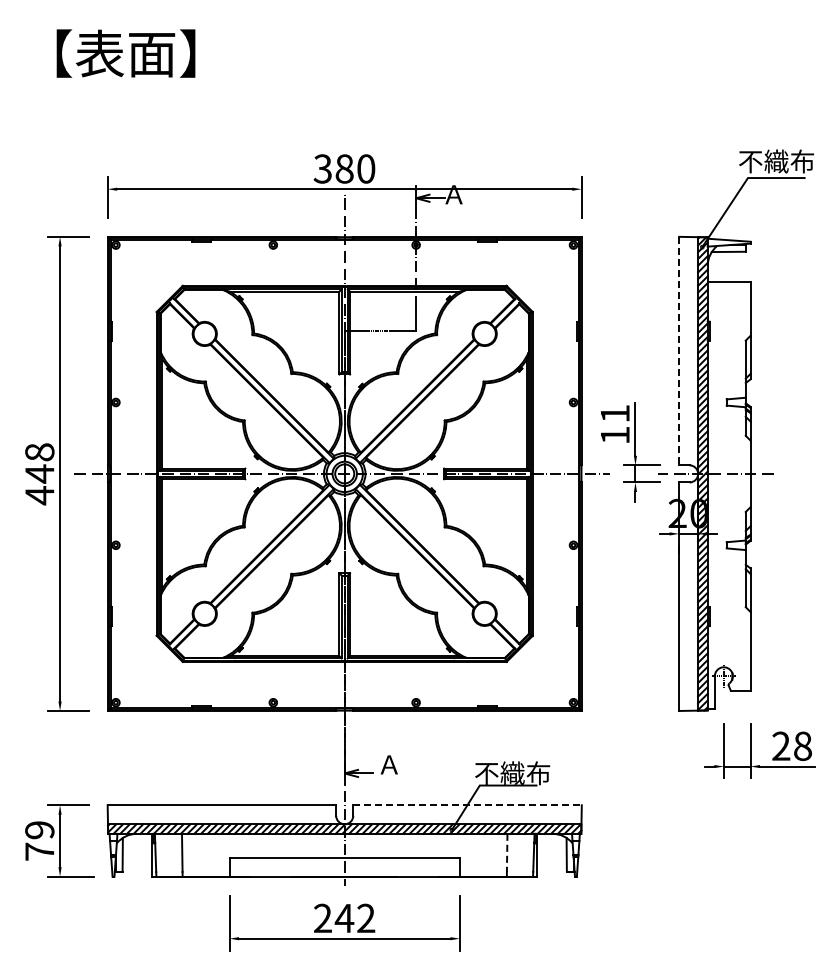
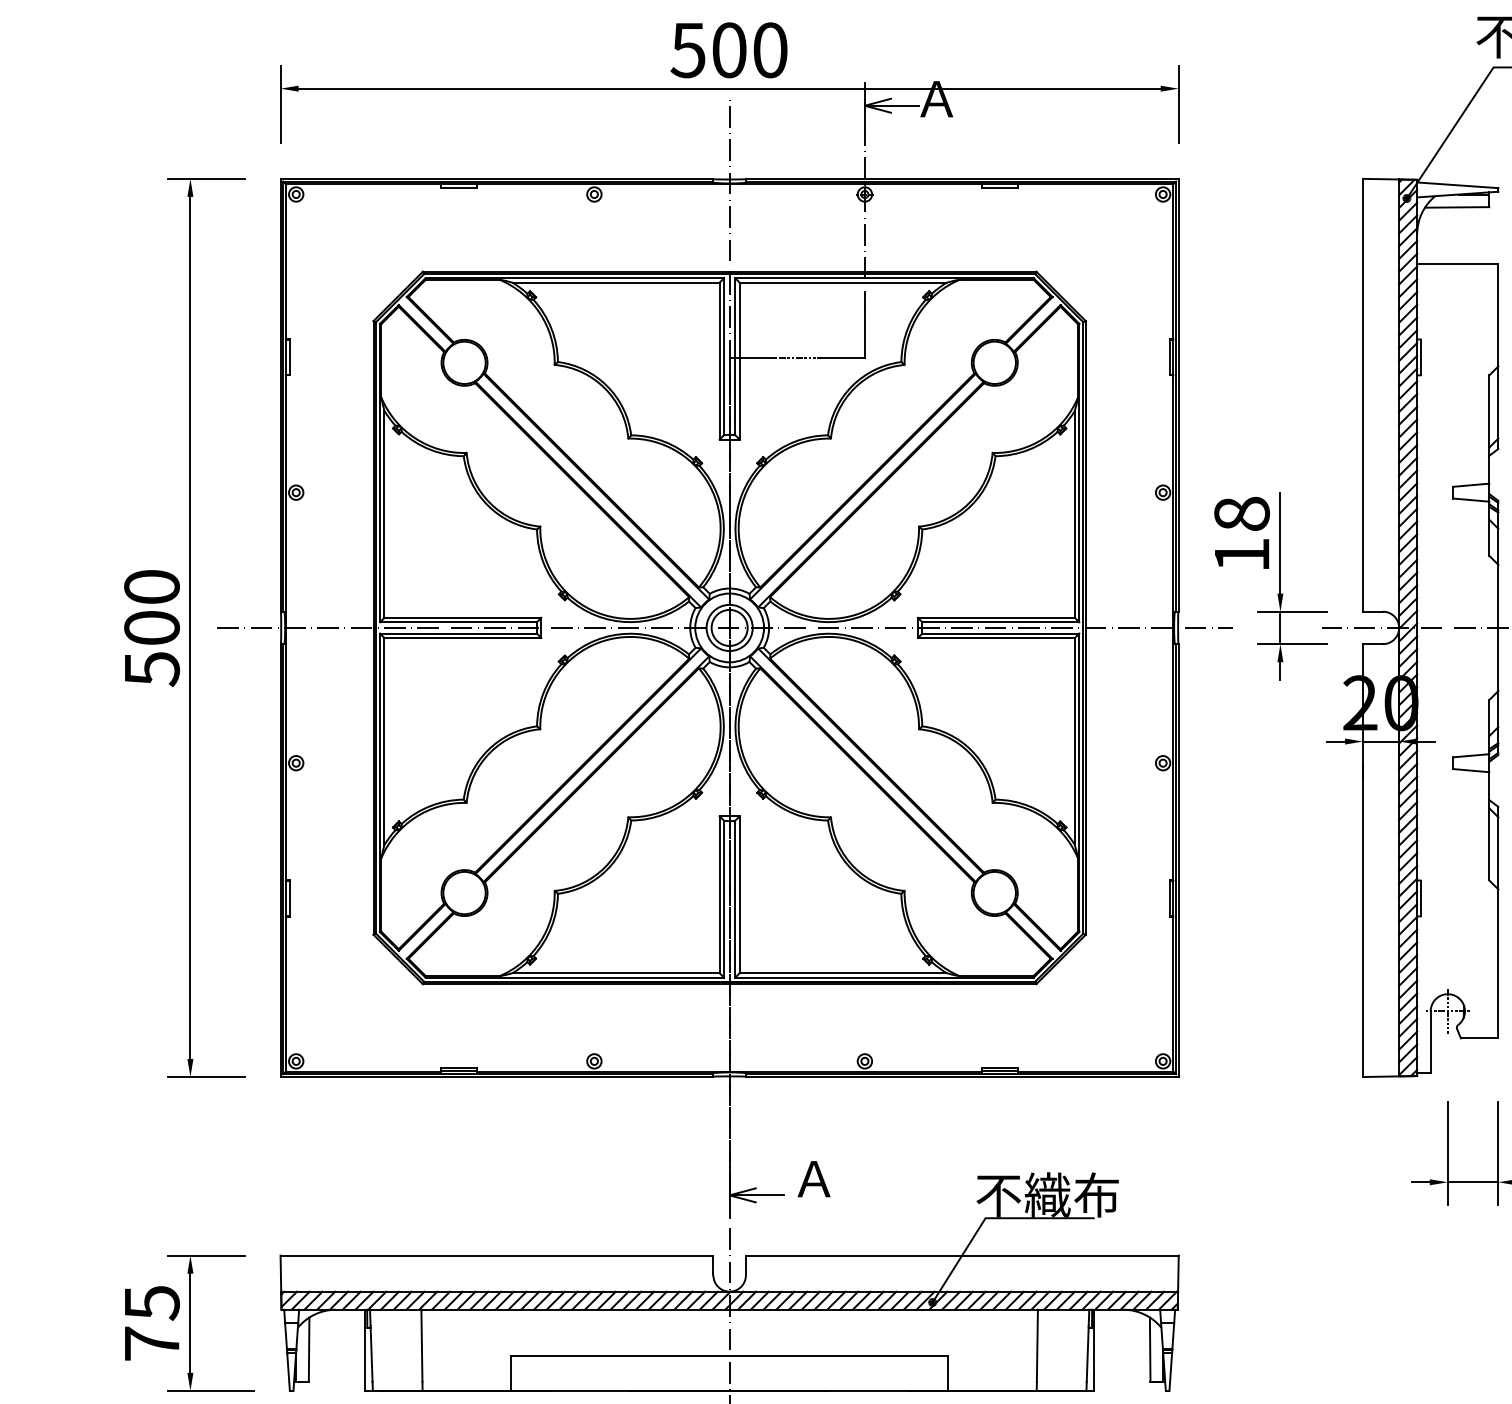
text: (333, 168) -> (708, 49), 380 -> 500
line: (679, 351) -> (1363, 396), dashed -> solid
text: (614, 413) -> (1240, 513), 11 -> 18
text: (39, 474) -> (151, 629), 448 -> 500
line: (468, 805) -> (964, 1256), dashed -> solid
text: (39, 830) -> (151, 1303), 79 -> 75
line: (507, 853) -> (1037, 1346), dashed -> solid

